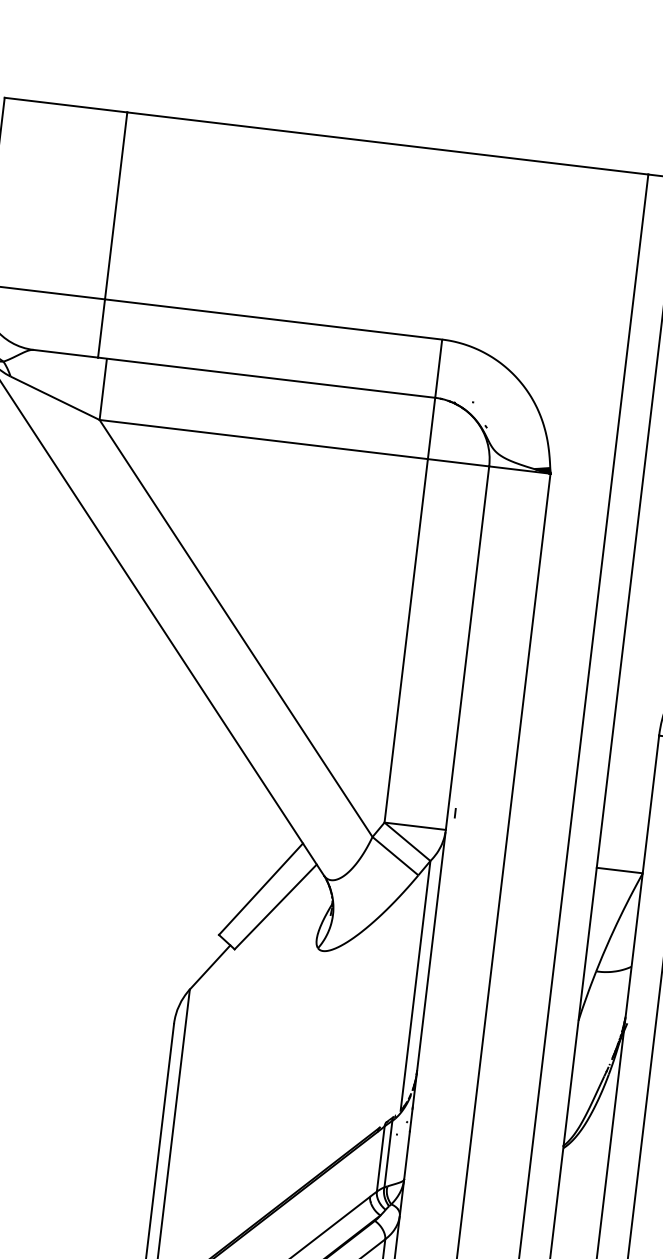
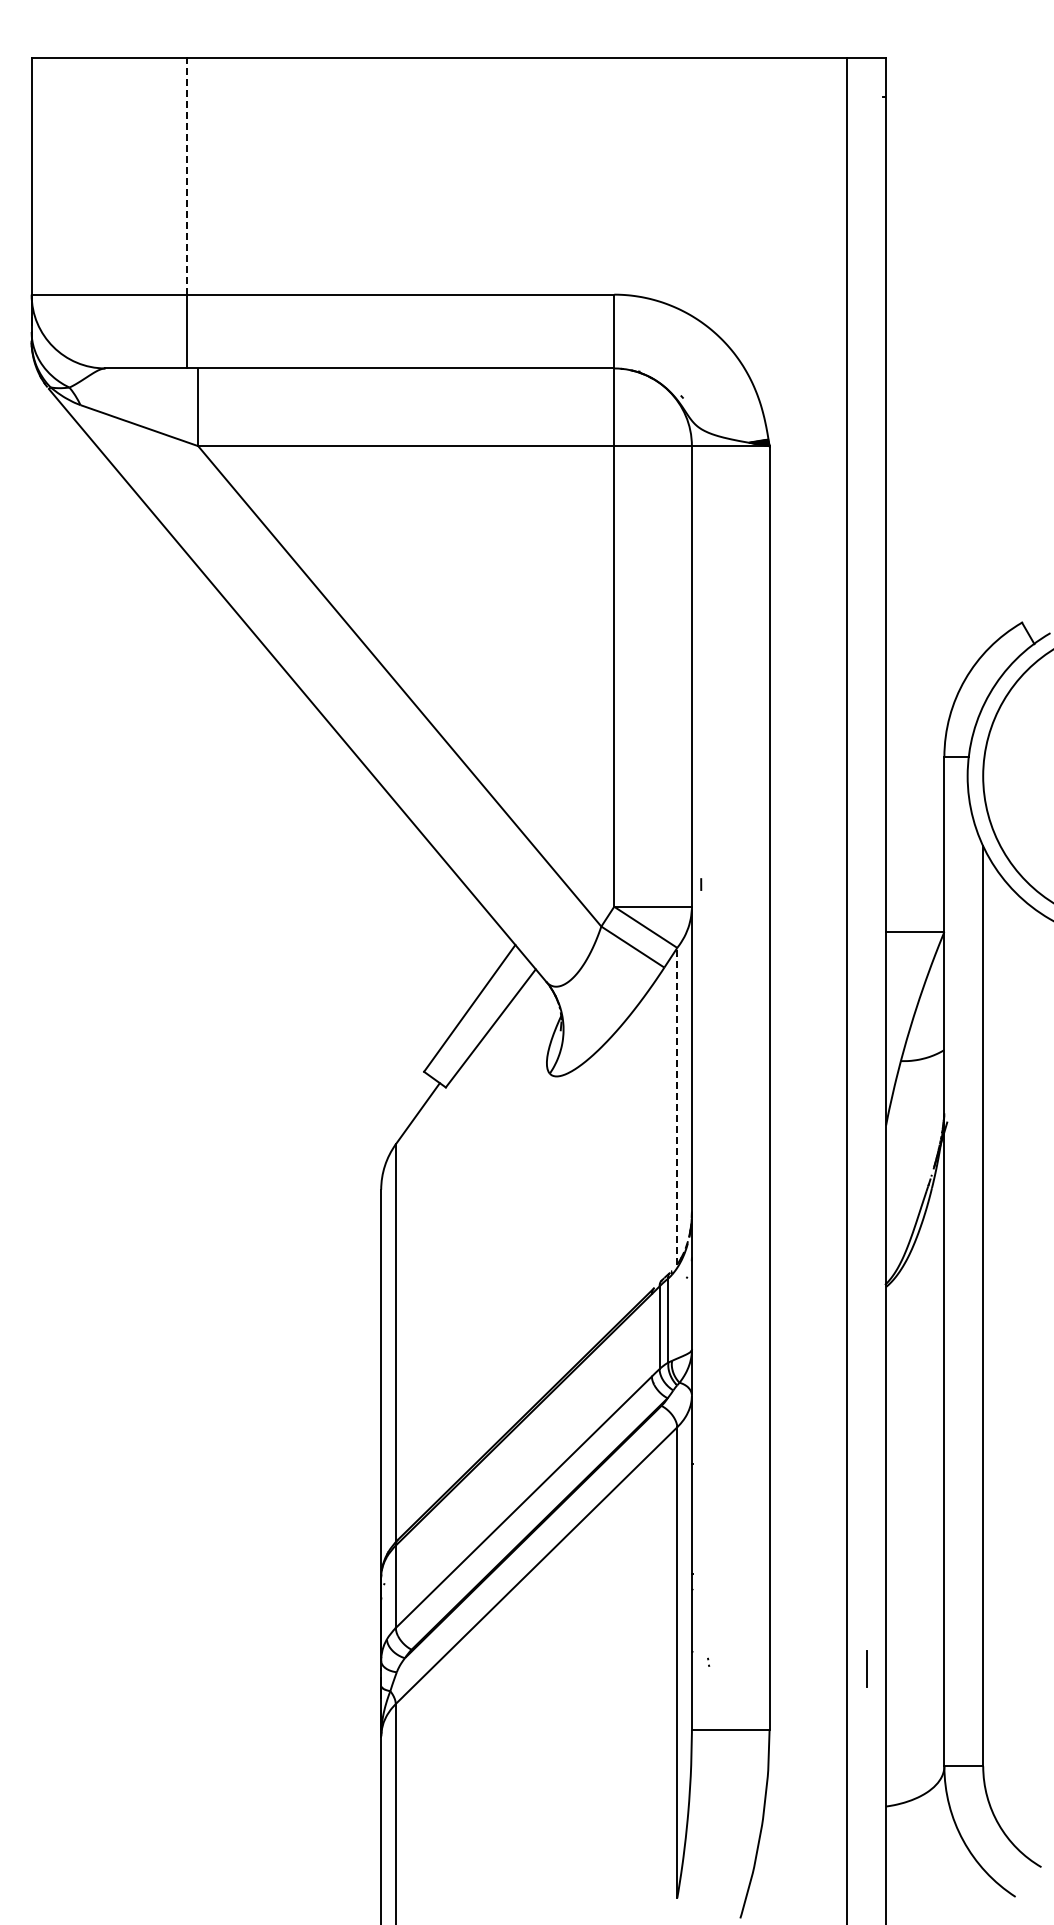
line: (116, 205) -> (187, 175), solid -> dashed
line: (415, 985) -> (677, 1105), solid -> dashed

